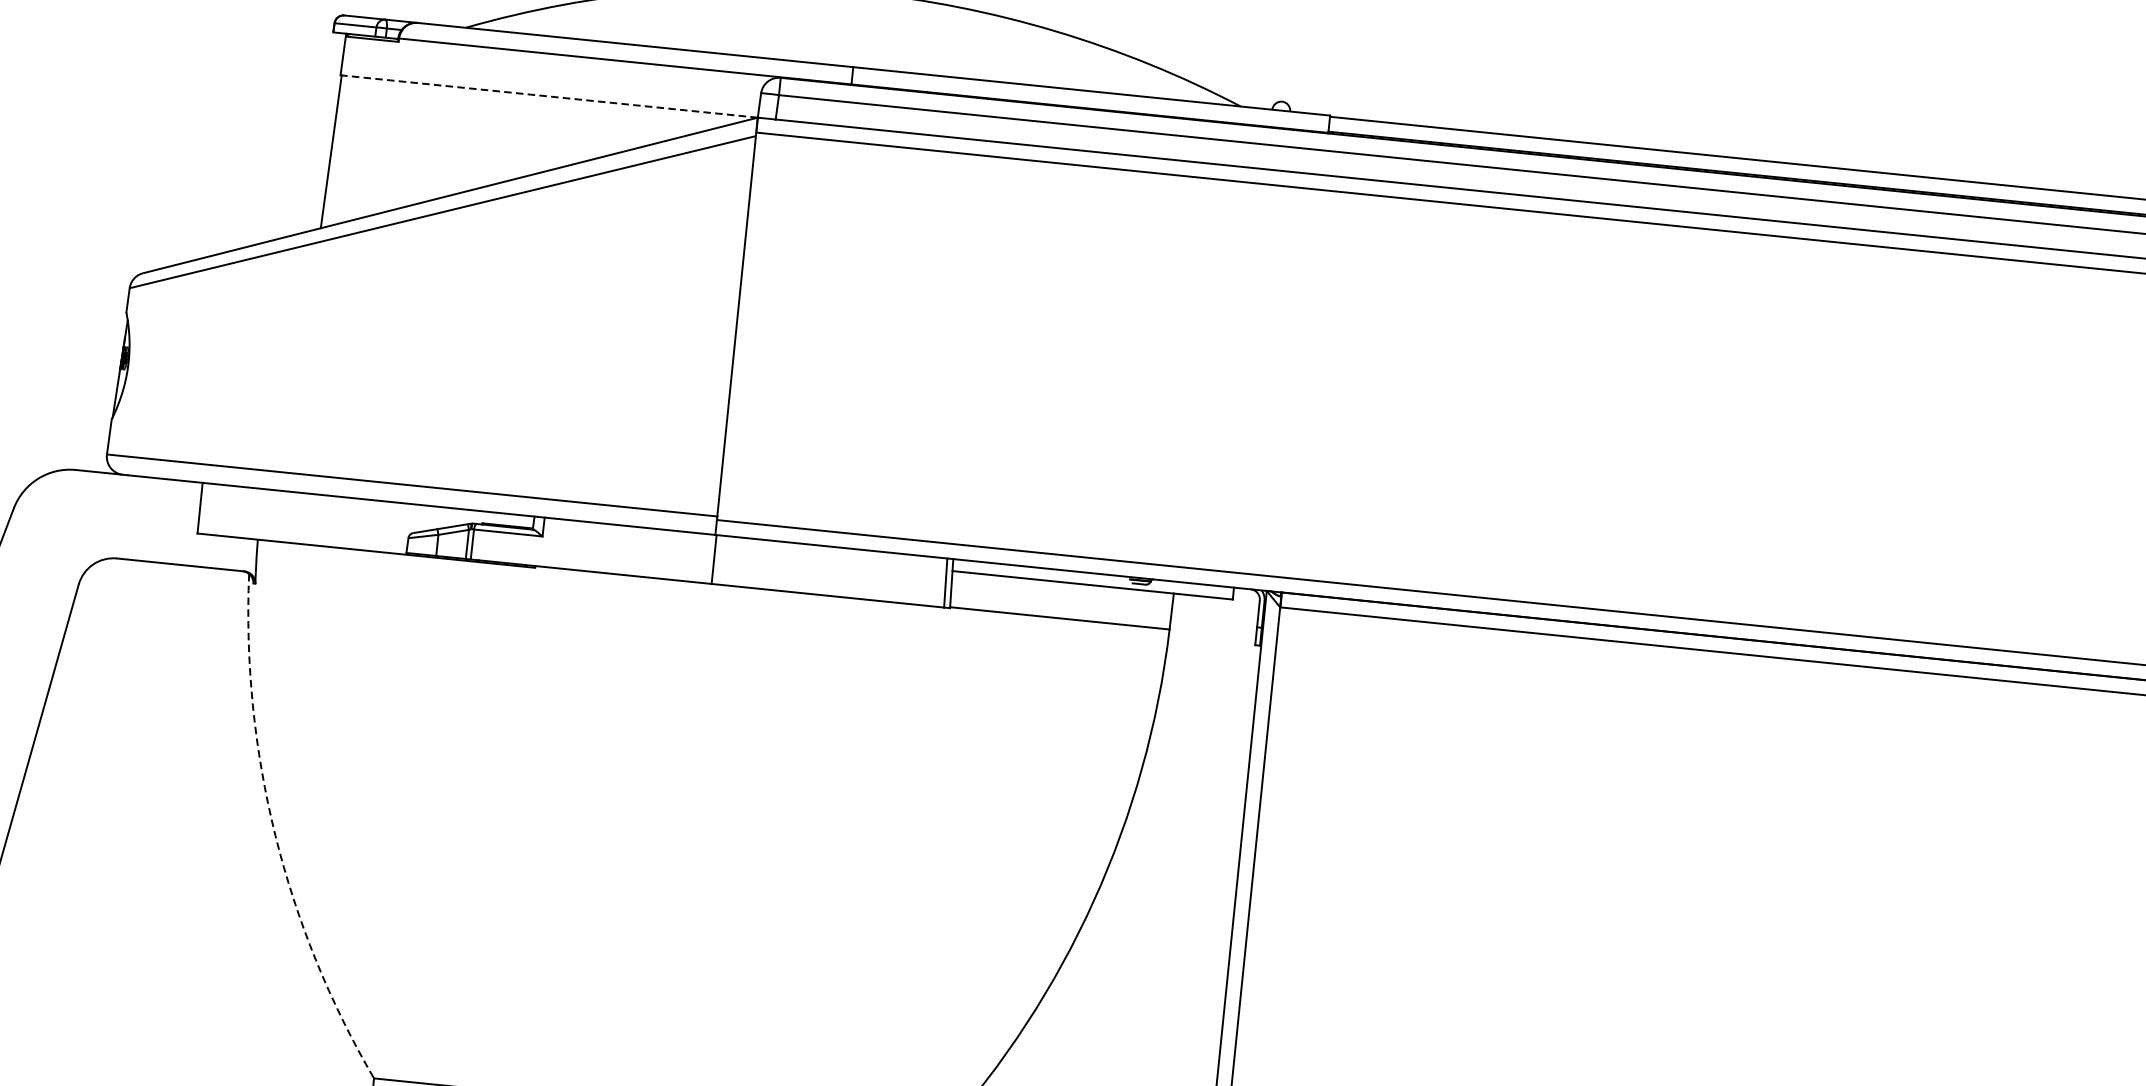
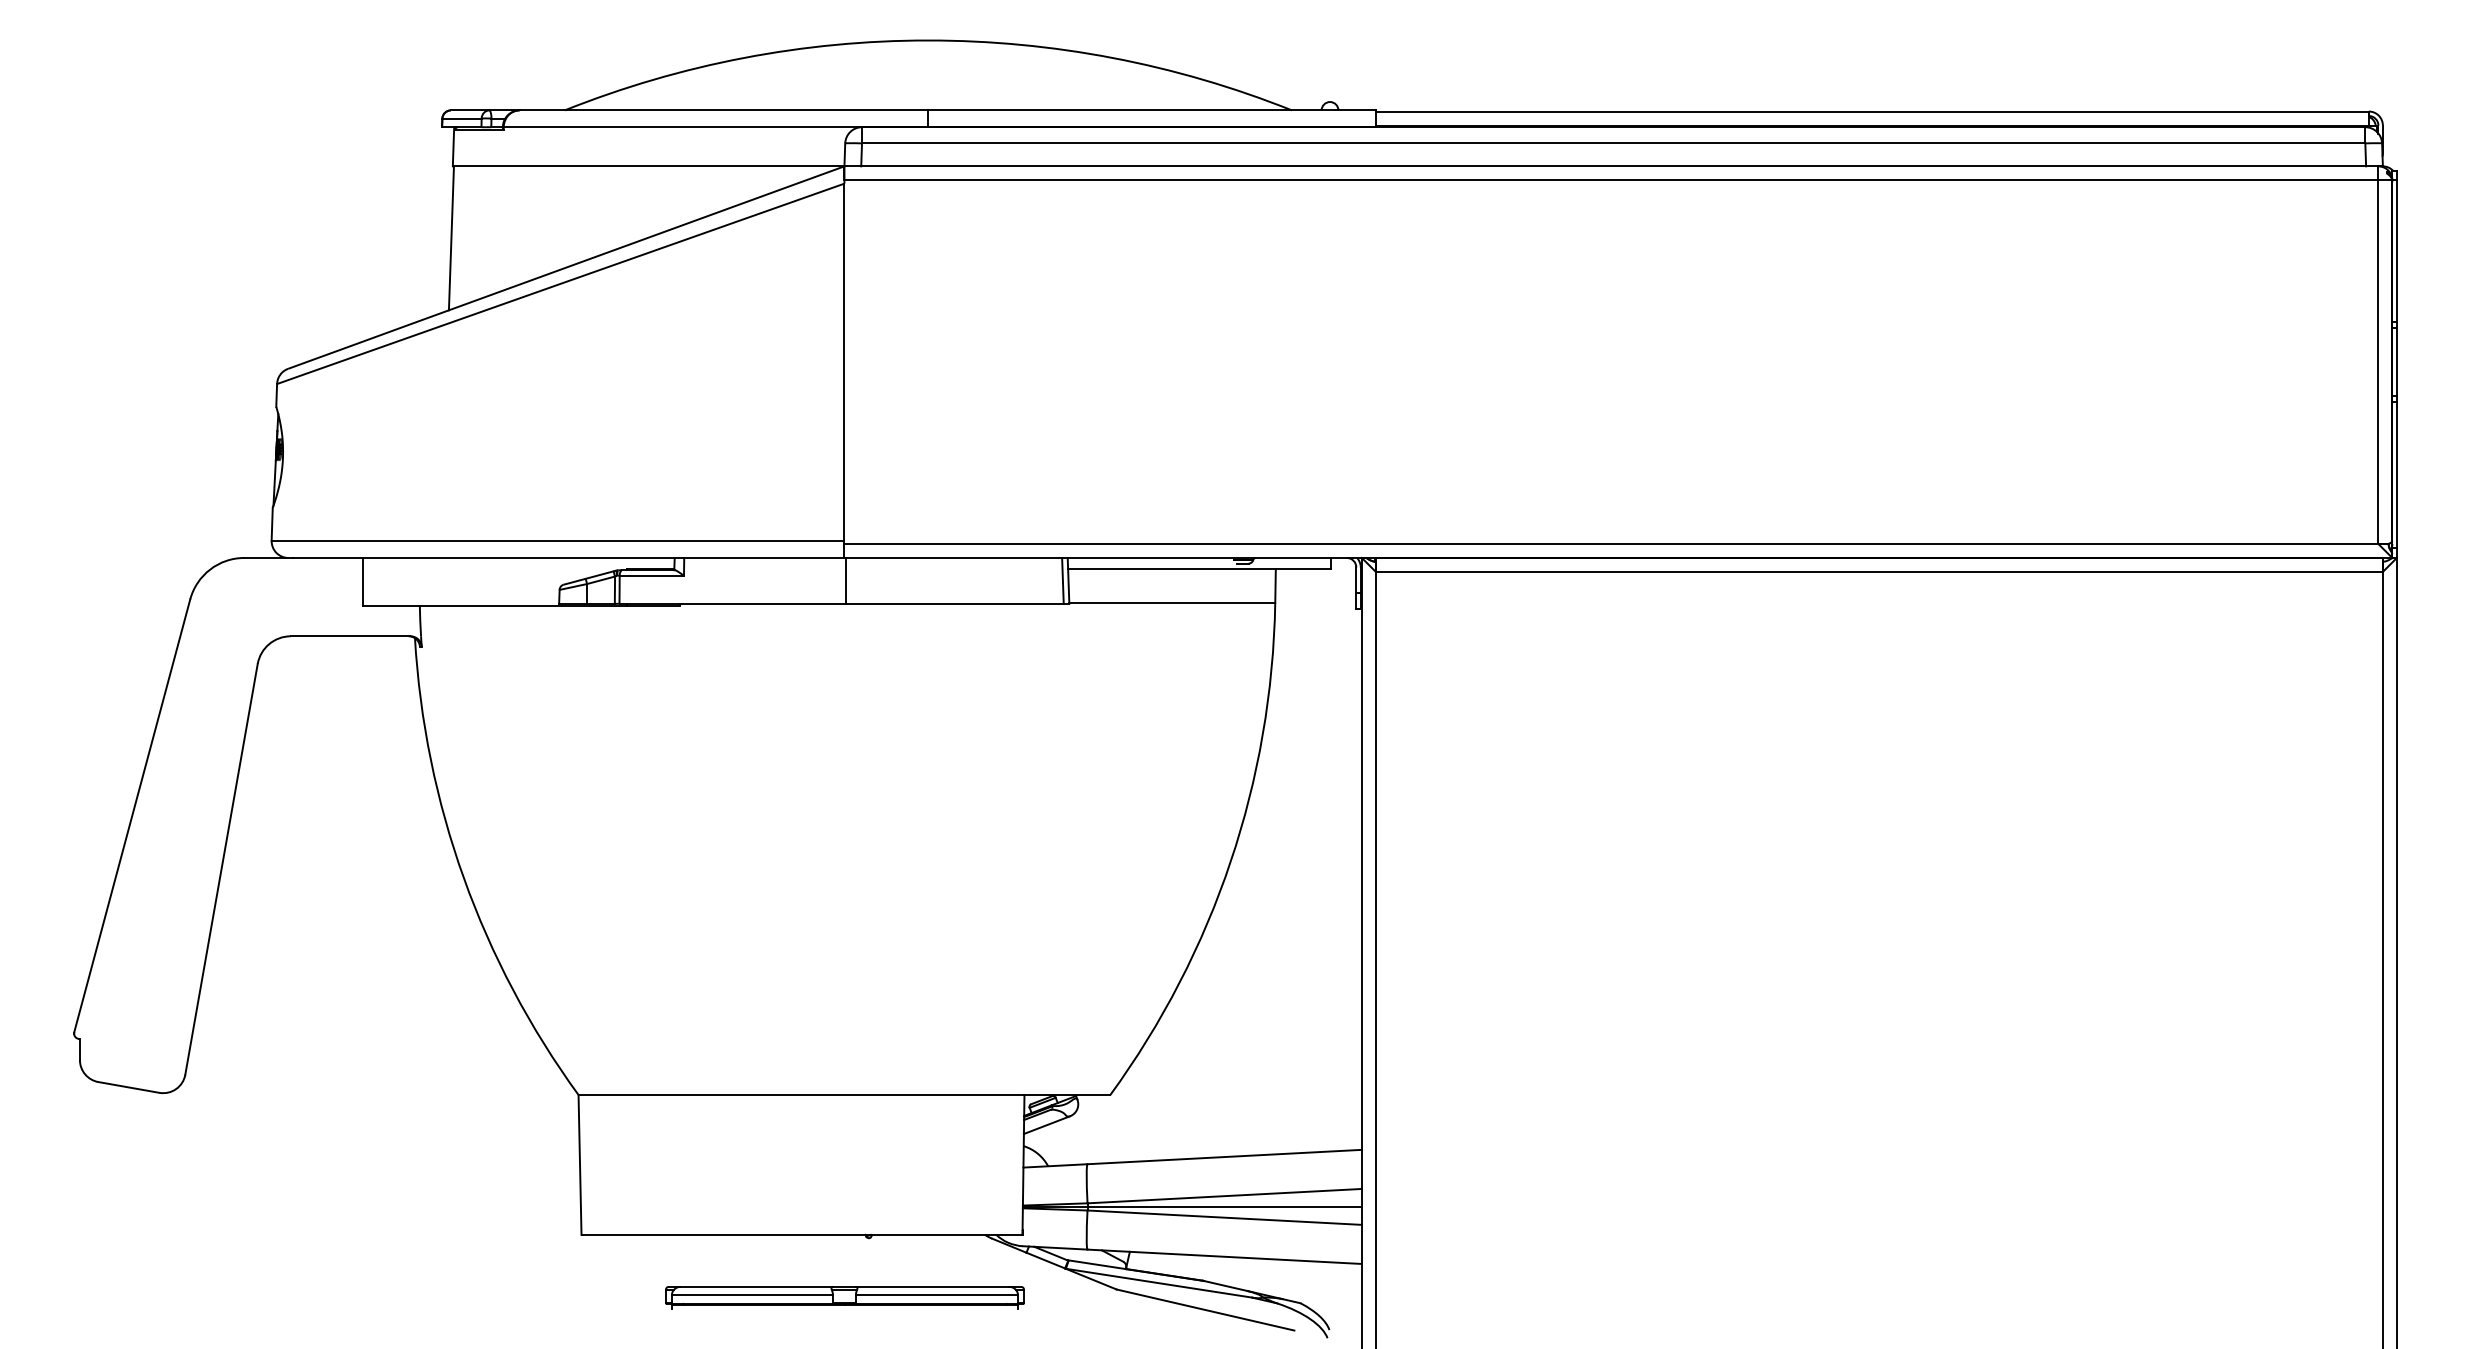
line: (549, 96) -> (648, 166), dashed -> solid
arc: (274, 835) -> (463, 878), dashed -> solid

